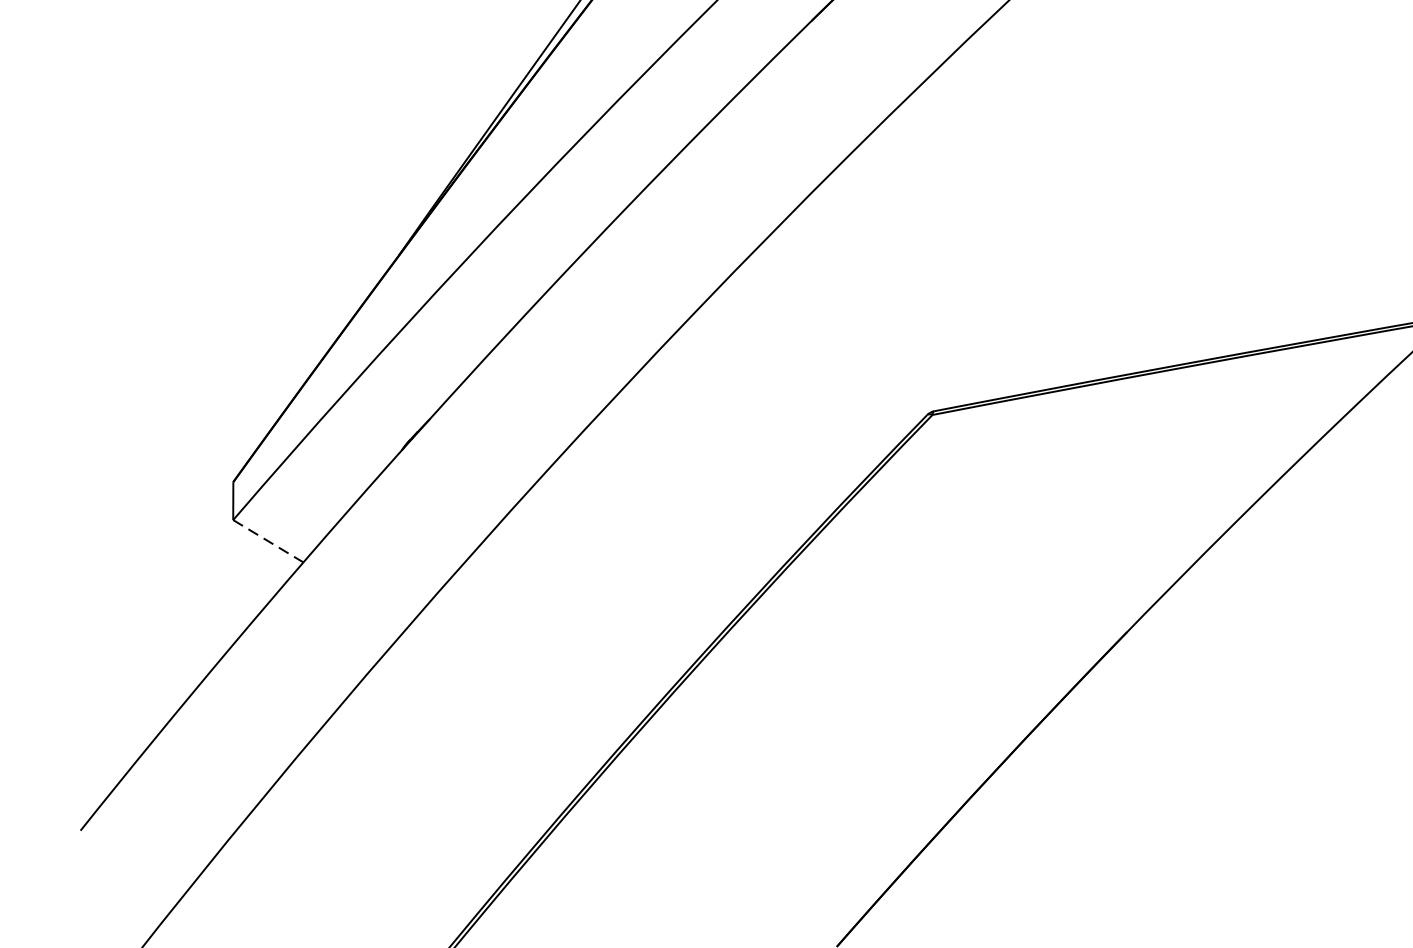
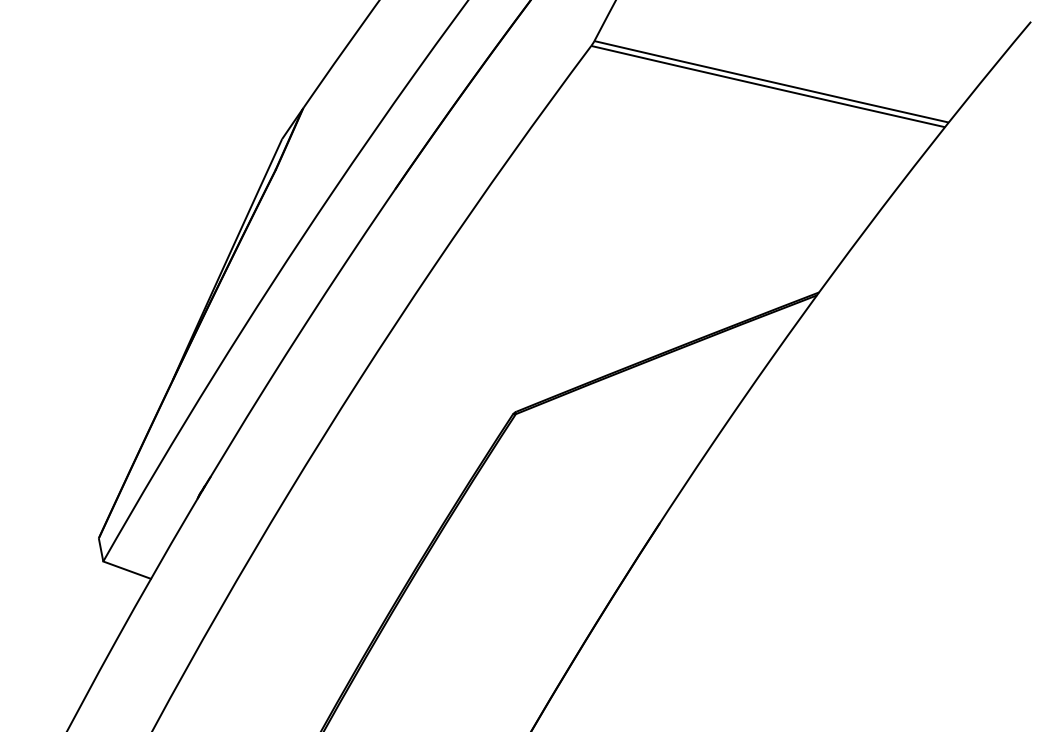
line: (268, 541) -> (127, 570), dashed -> solid

